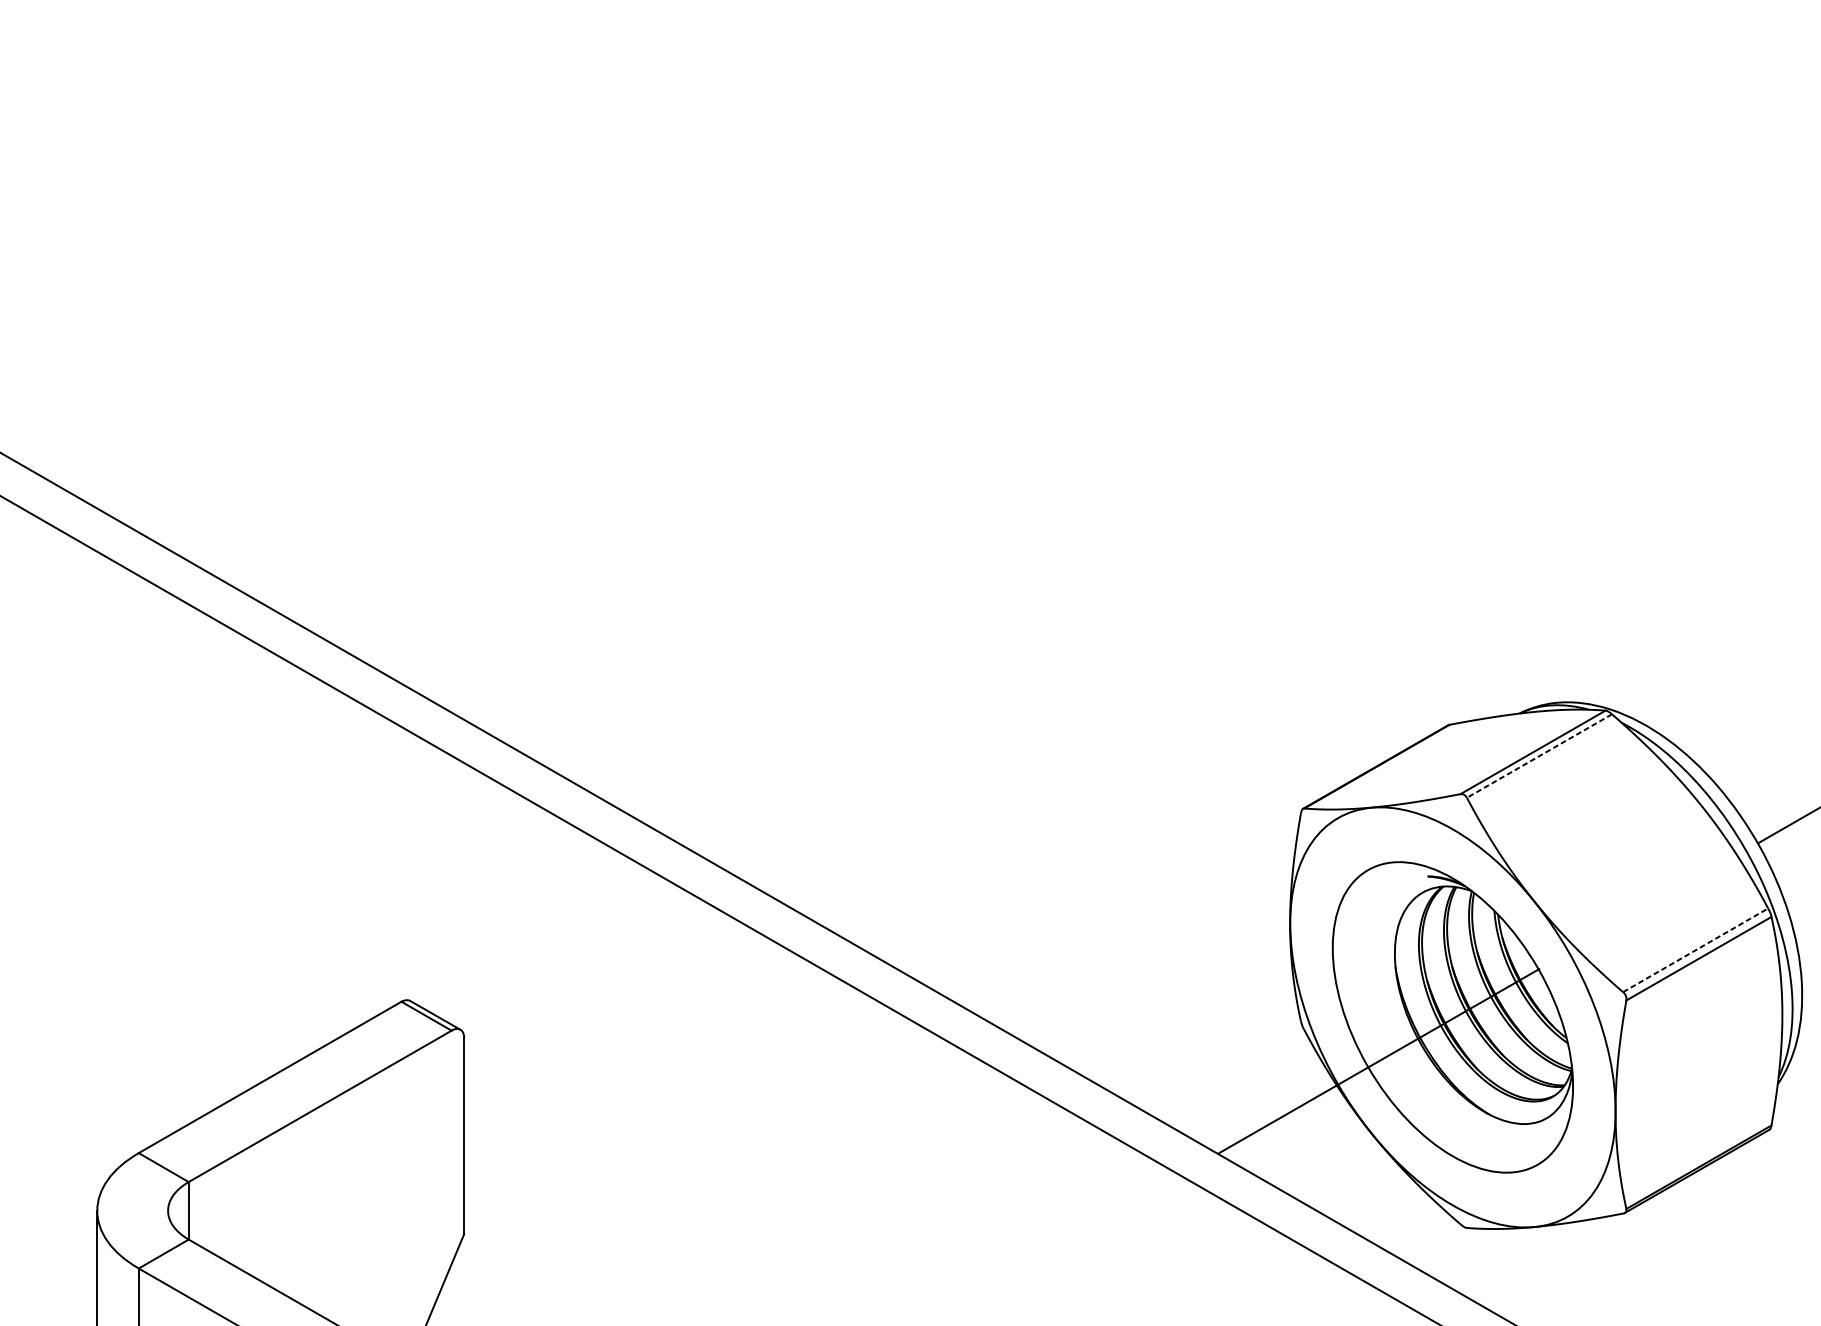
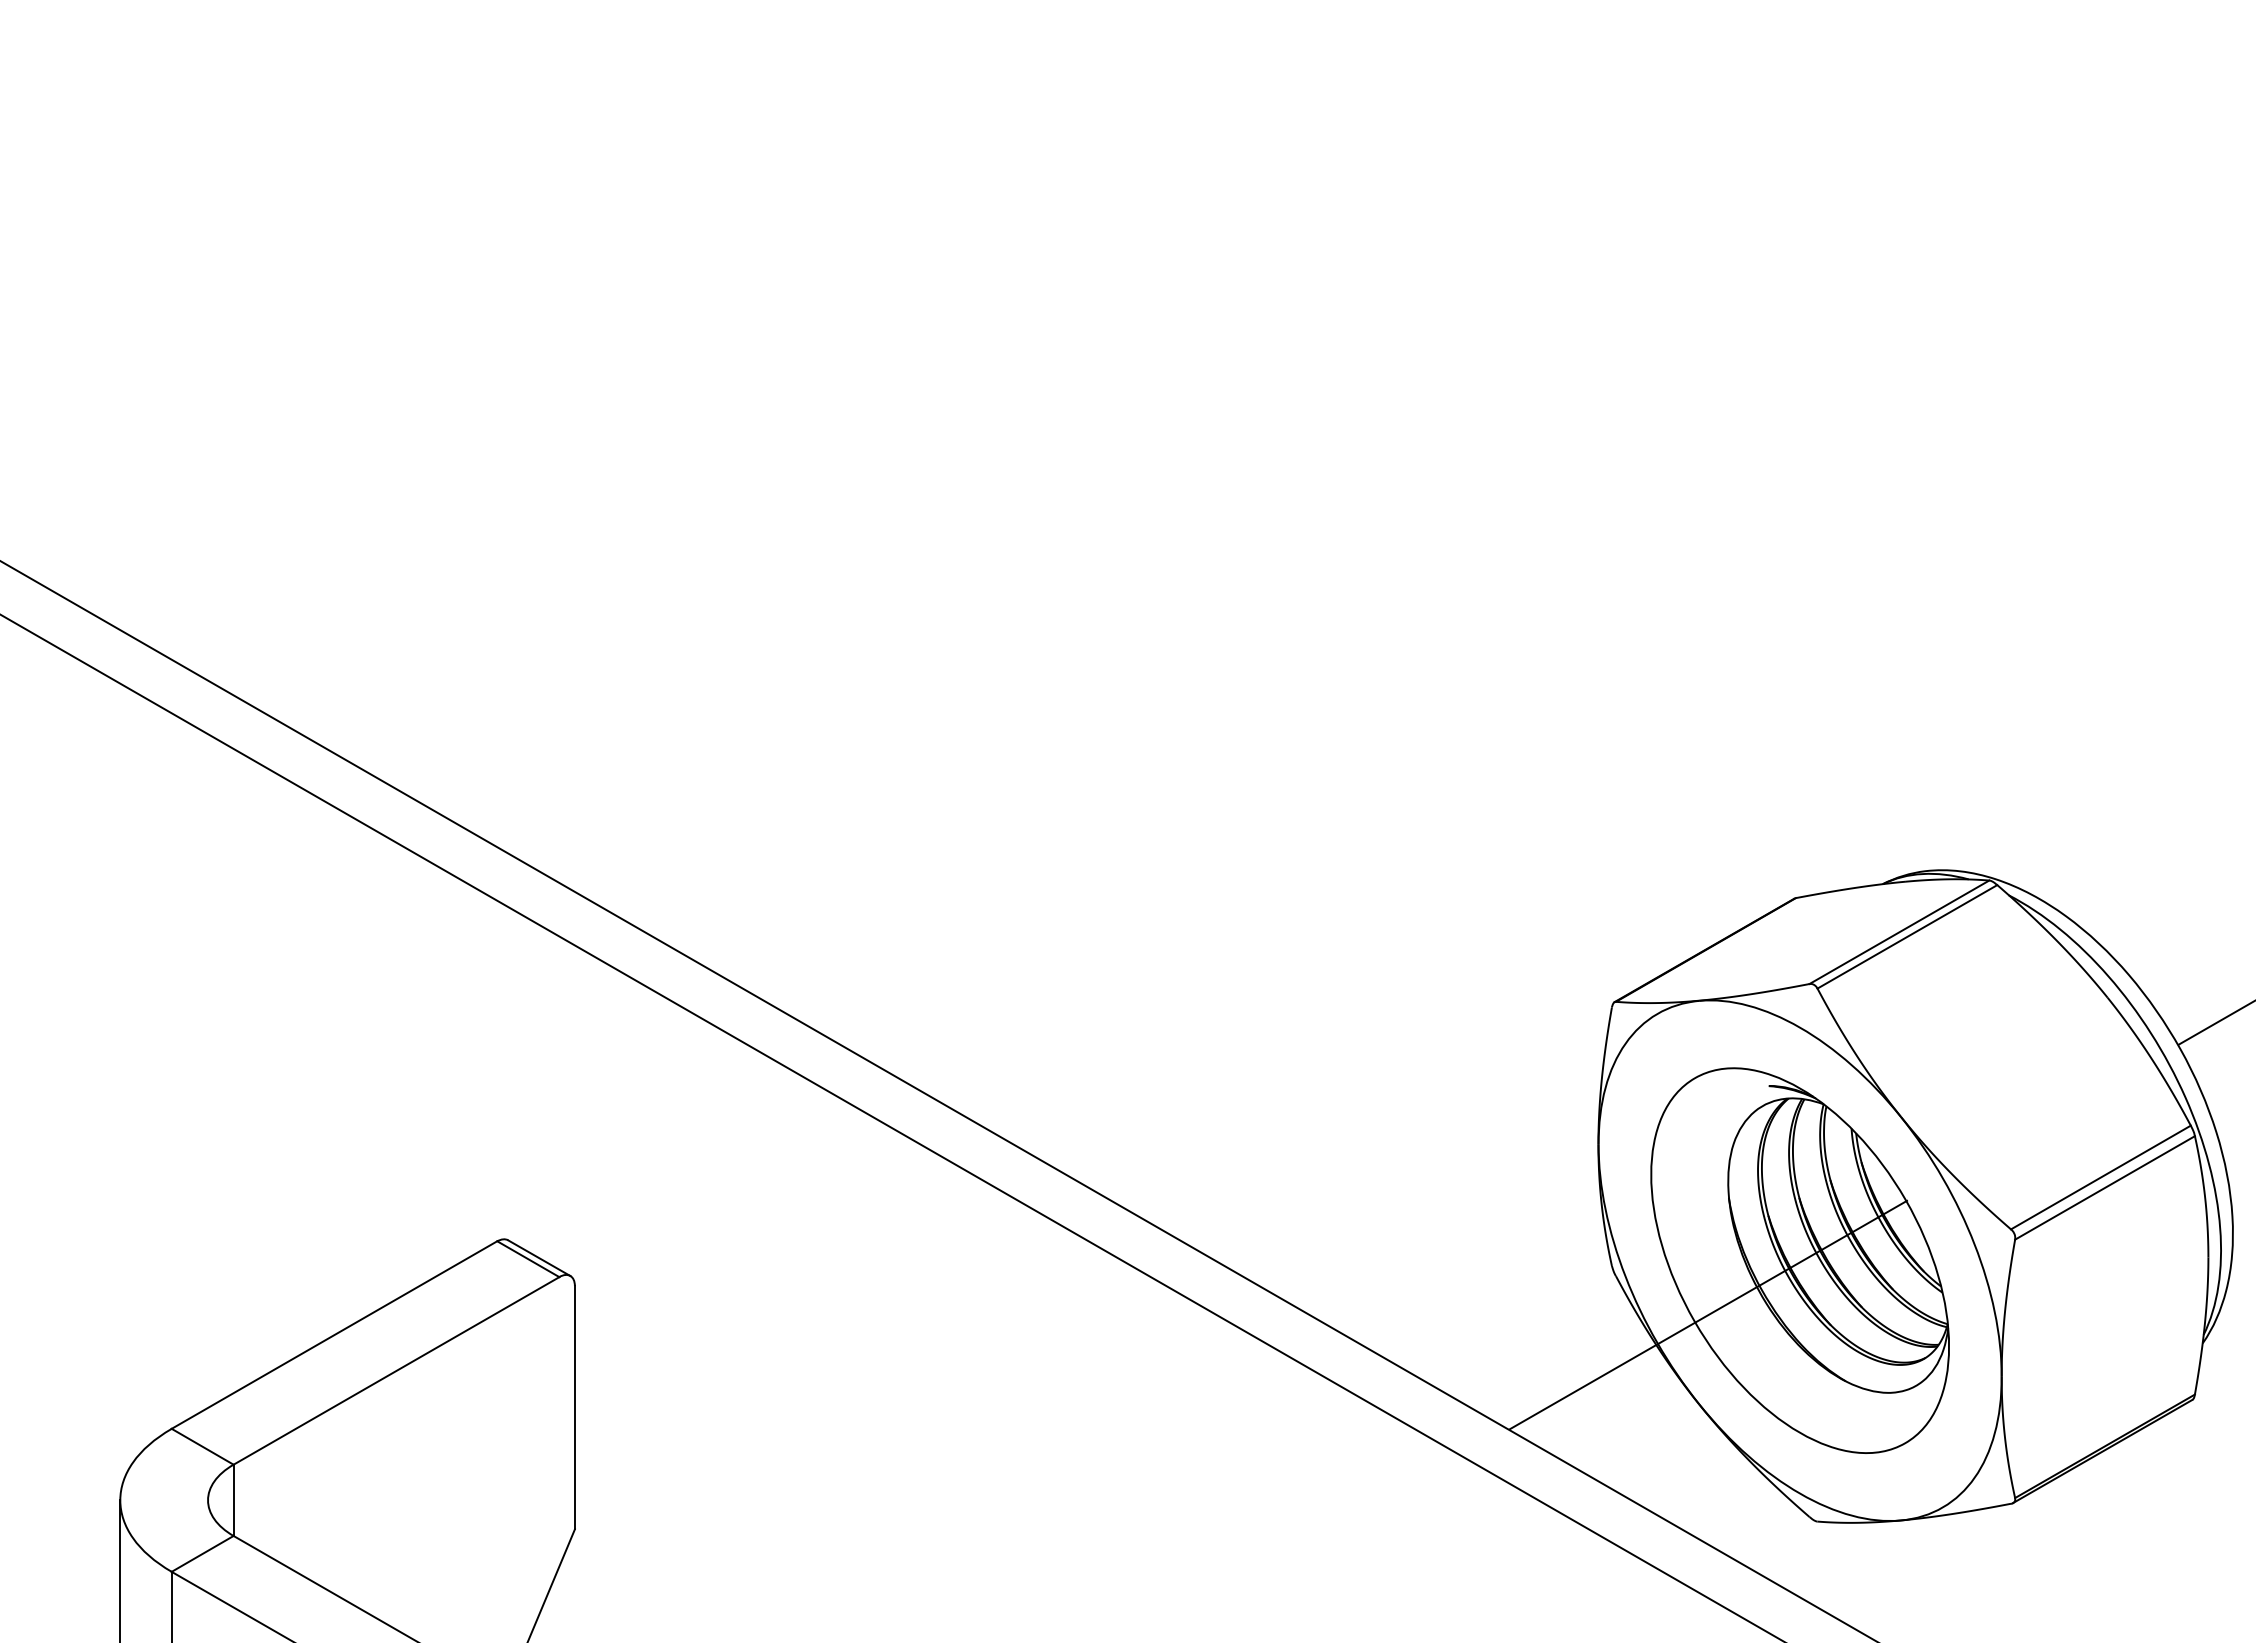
line: (1539, 755) -> (1907, 936), dashed -> solid
line: (1695, 950) -> (2100, 1177), dashed -> solid

